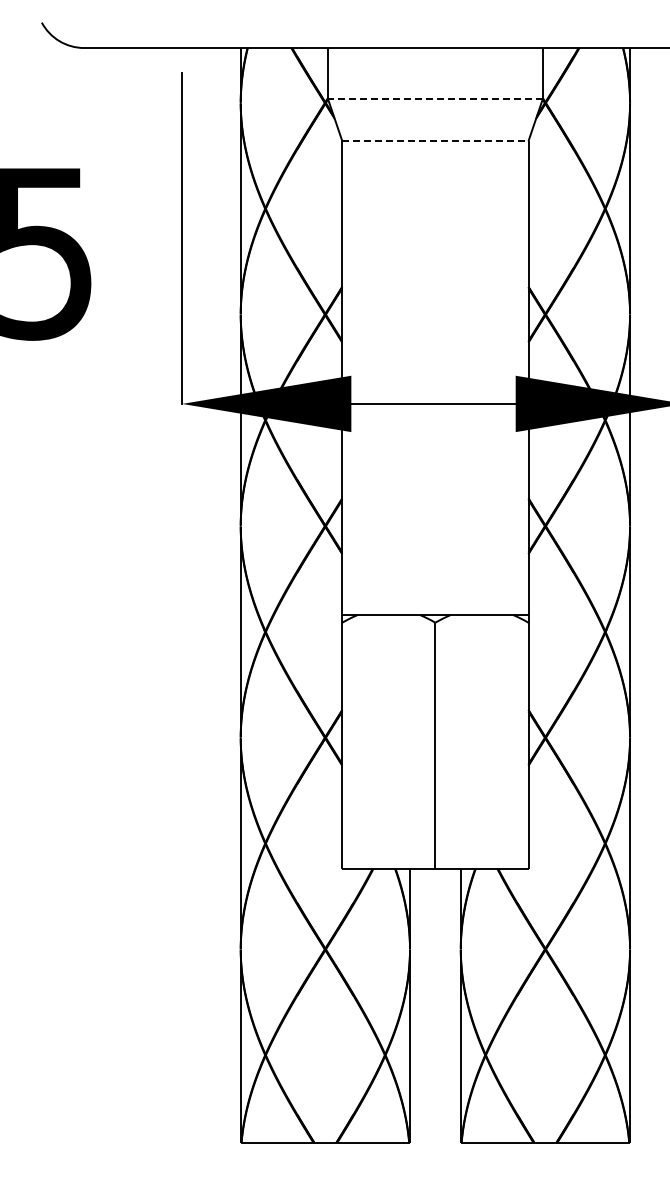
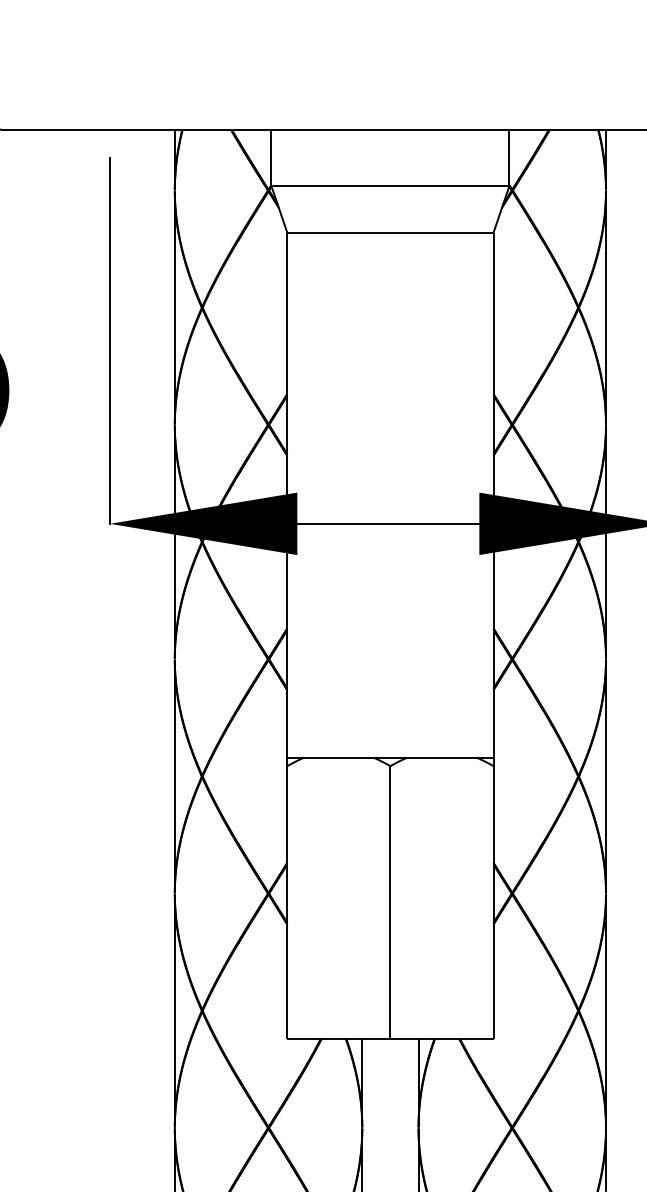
line: (434, 98) -> (389, 185), dashed -> solid
line: (435, 141) -> (390, 233), dashed -> solid

